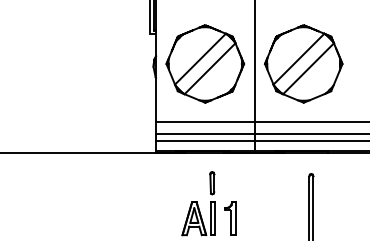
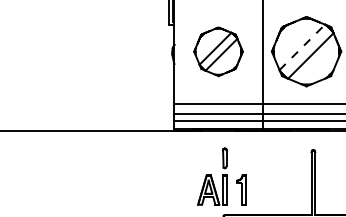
line: (299, 59) -> (302, 47), solid -> dashed
part: (205, 63) -> (218, 51), size x0.7

